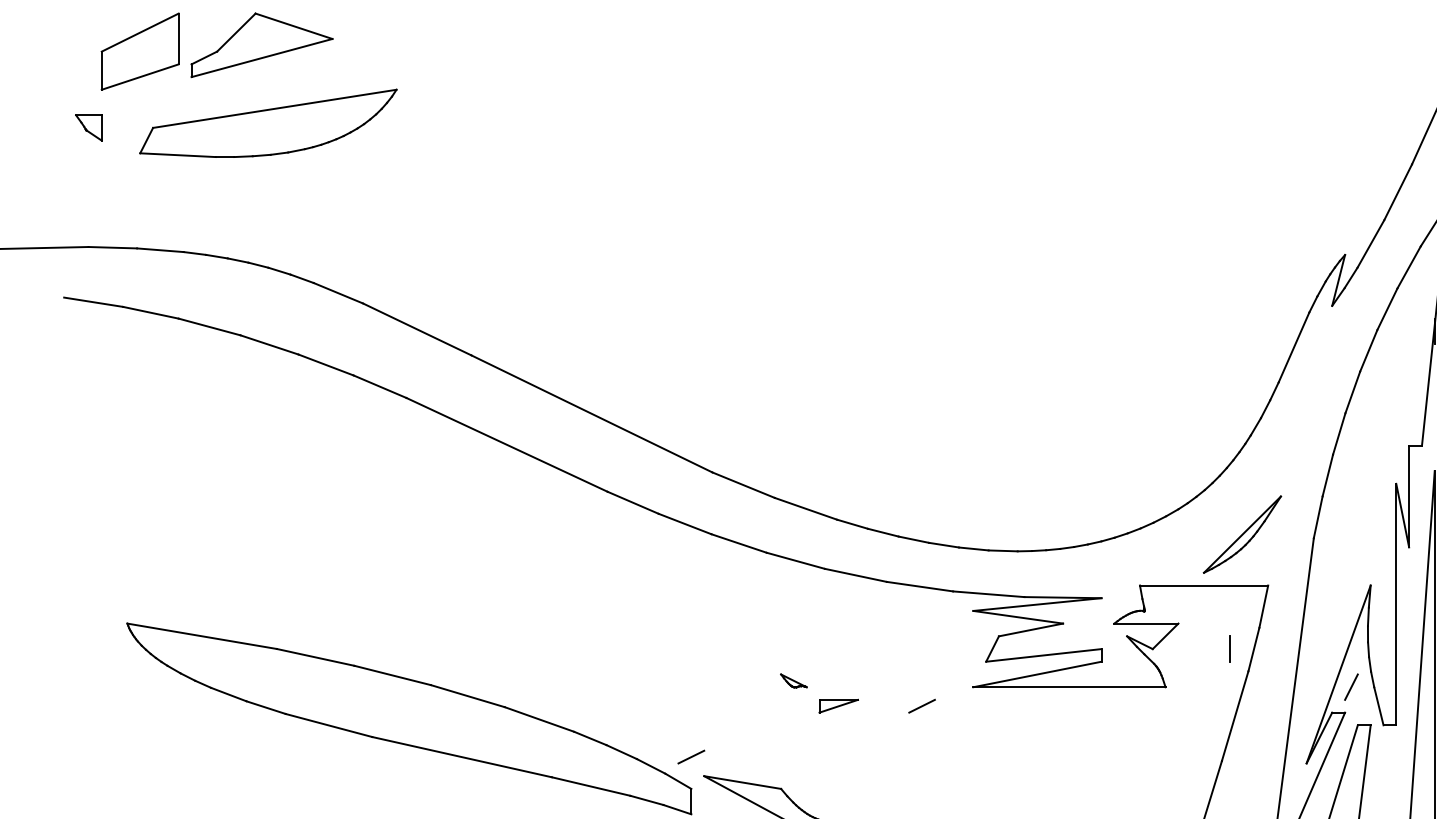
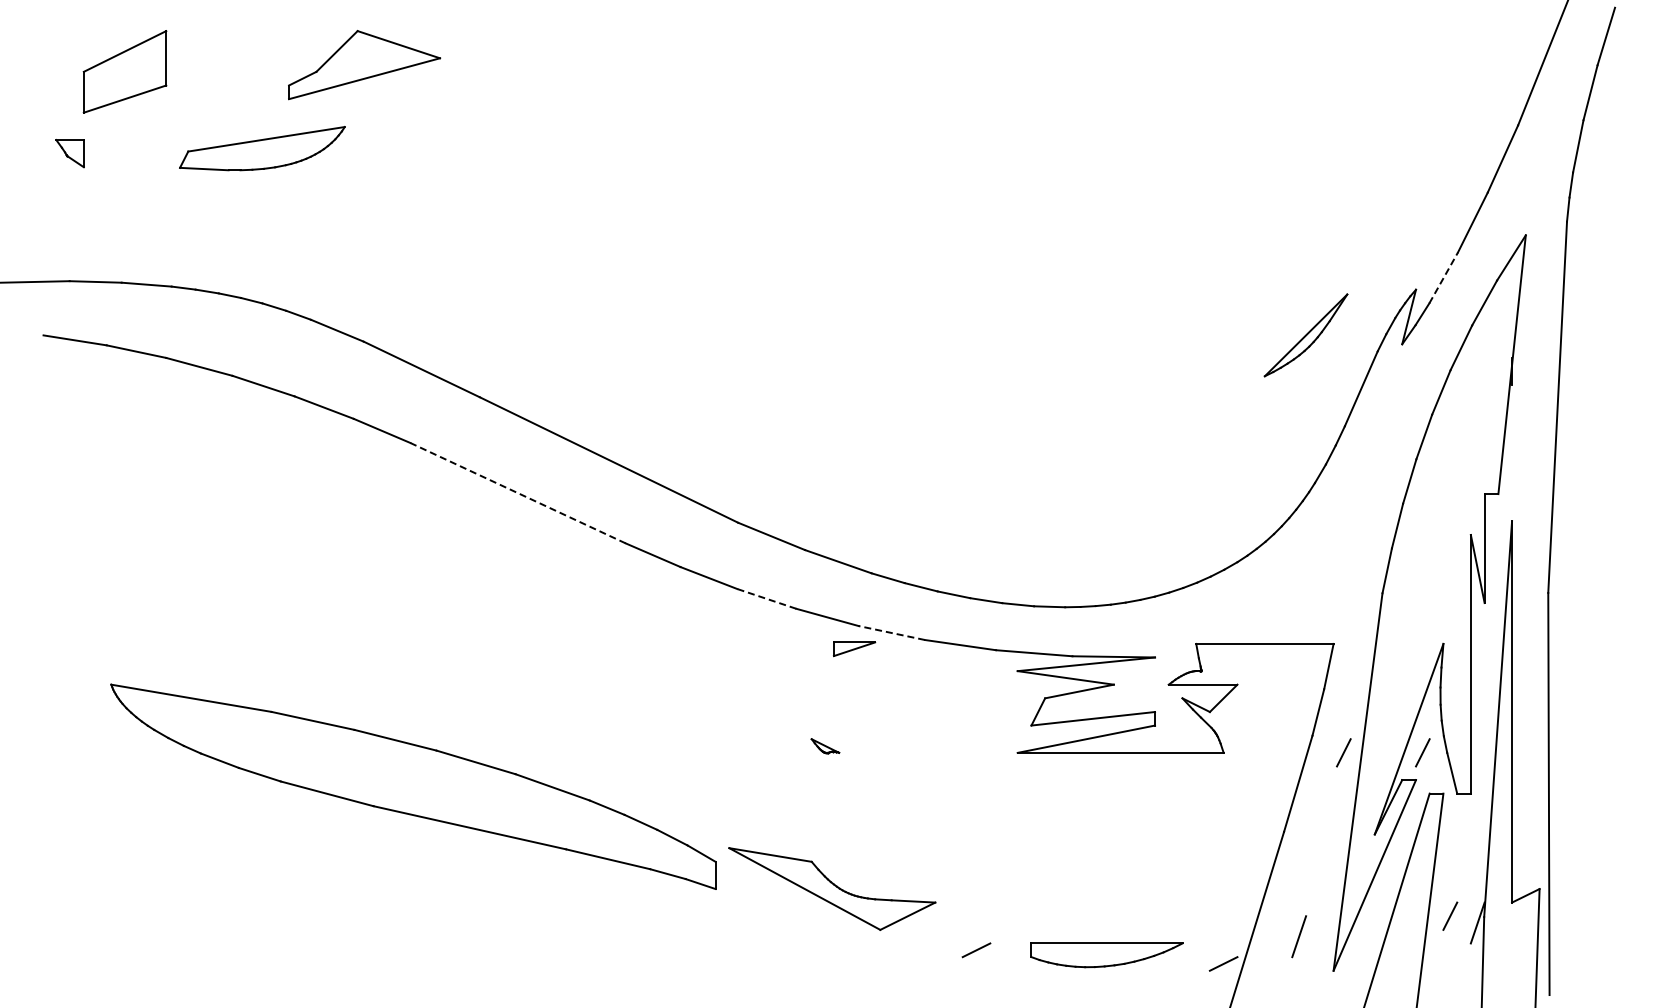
part: (261, 45) -> (364, 65), moved
part: (268, 123) -> (262, 148), size x0.6
line: (1370, 243) -> (1443, 277), solid -> dashed
line: (507, 445) -> (518, 493), solid -> dashed
part: (1241, 534) -> (1305, 335), moved
line: (738, 543) -> (766, 598), solid -> dashed
line: (855, 575) -> (891, 633), solid -> dashed
line: (1228, 648) -> (1291, 711), removed
line: (1277, 686) -> (1343, 752), added
part: (838, 706) -> (854, 649), moved
line: (921, 706) -> (962, 773), removed
line: (691, 756) -> (715, 827), removed

